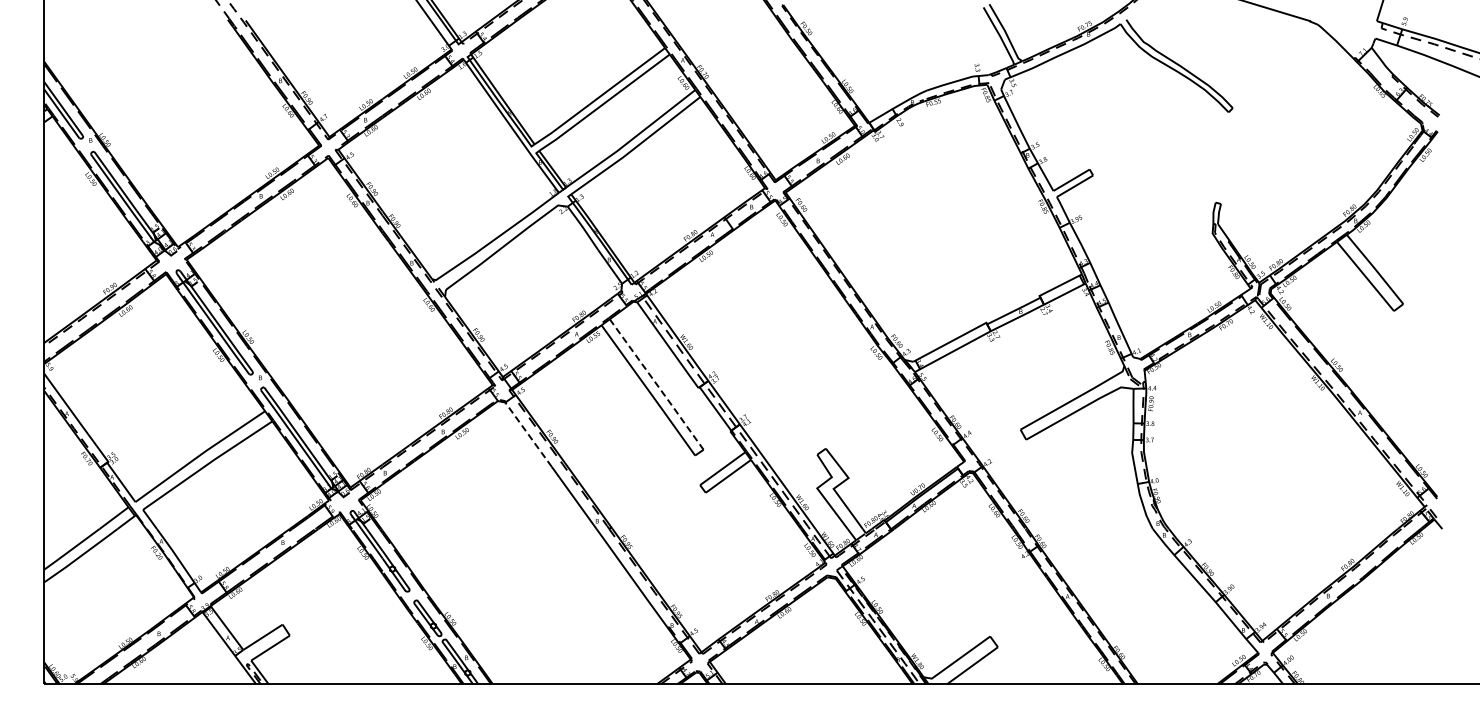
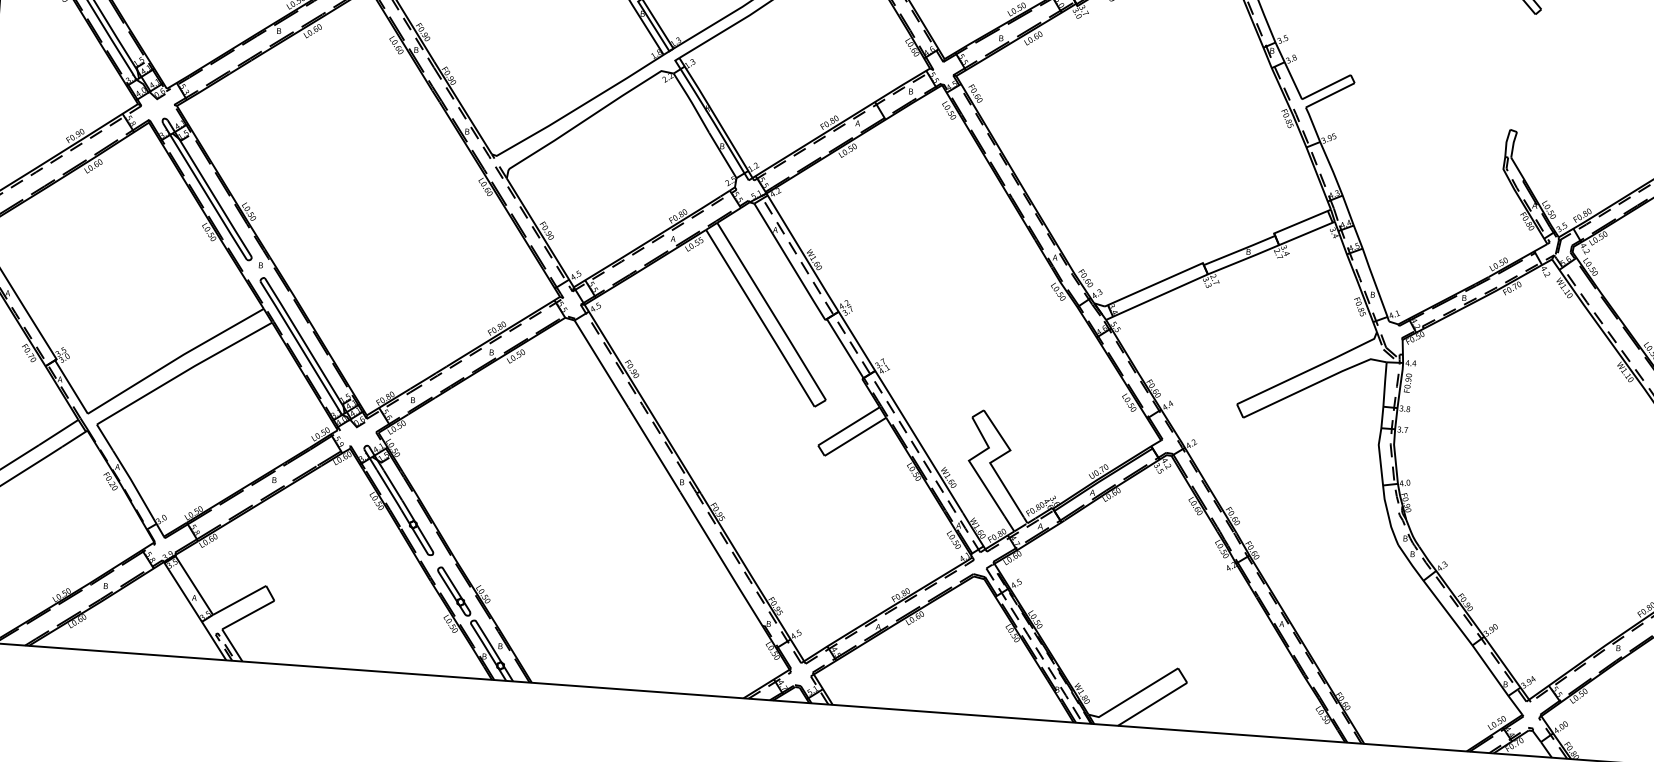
line: (657, 384) -> (772, 311), dashed -> solid
line: (528, 434) -> (601, 363), dashed -> solid

